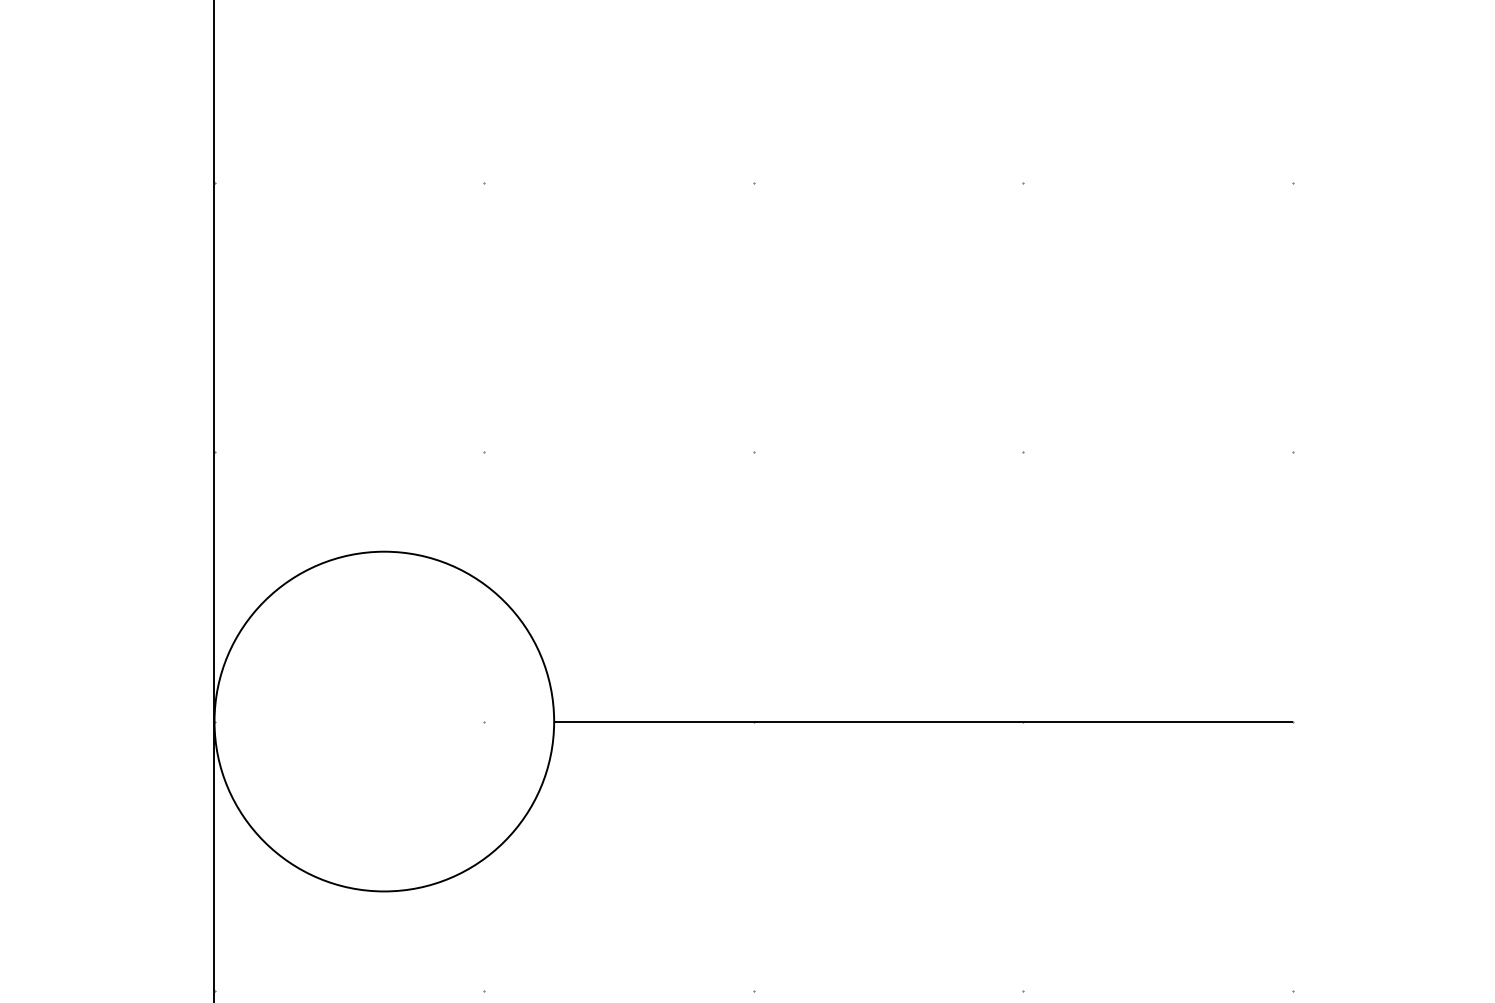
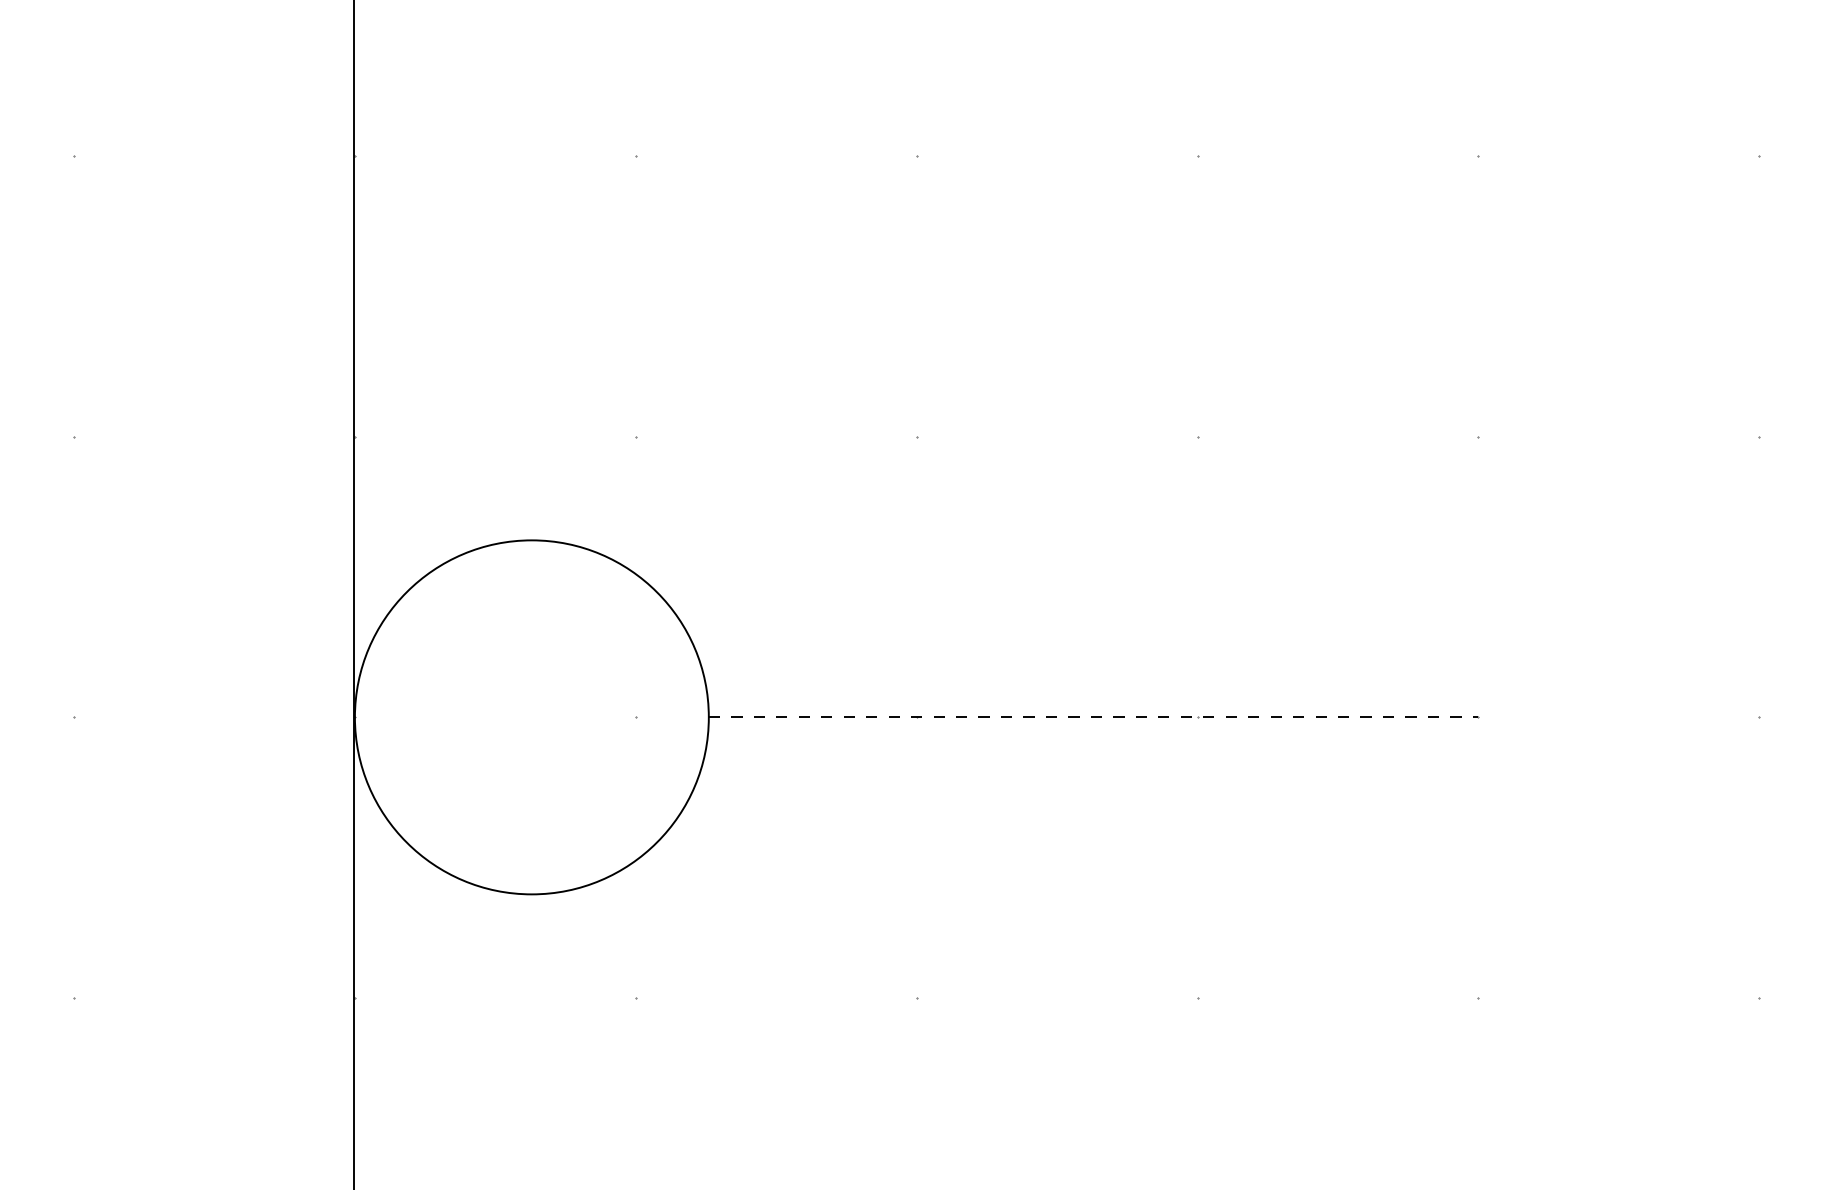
line: (923, 721) -> (1093, 717), solid -> dashed

